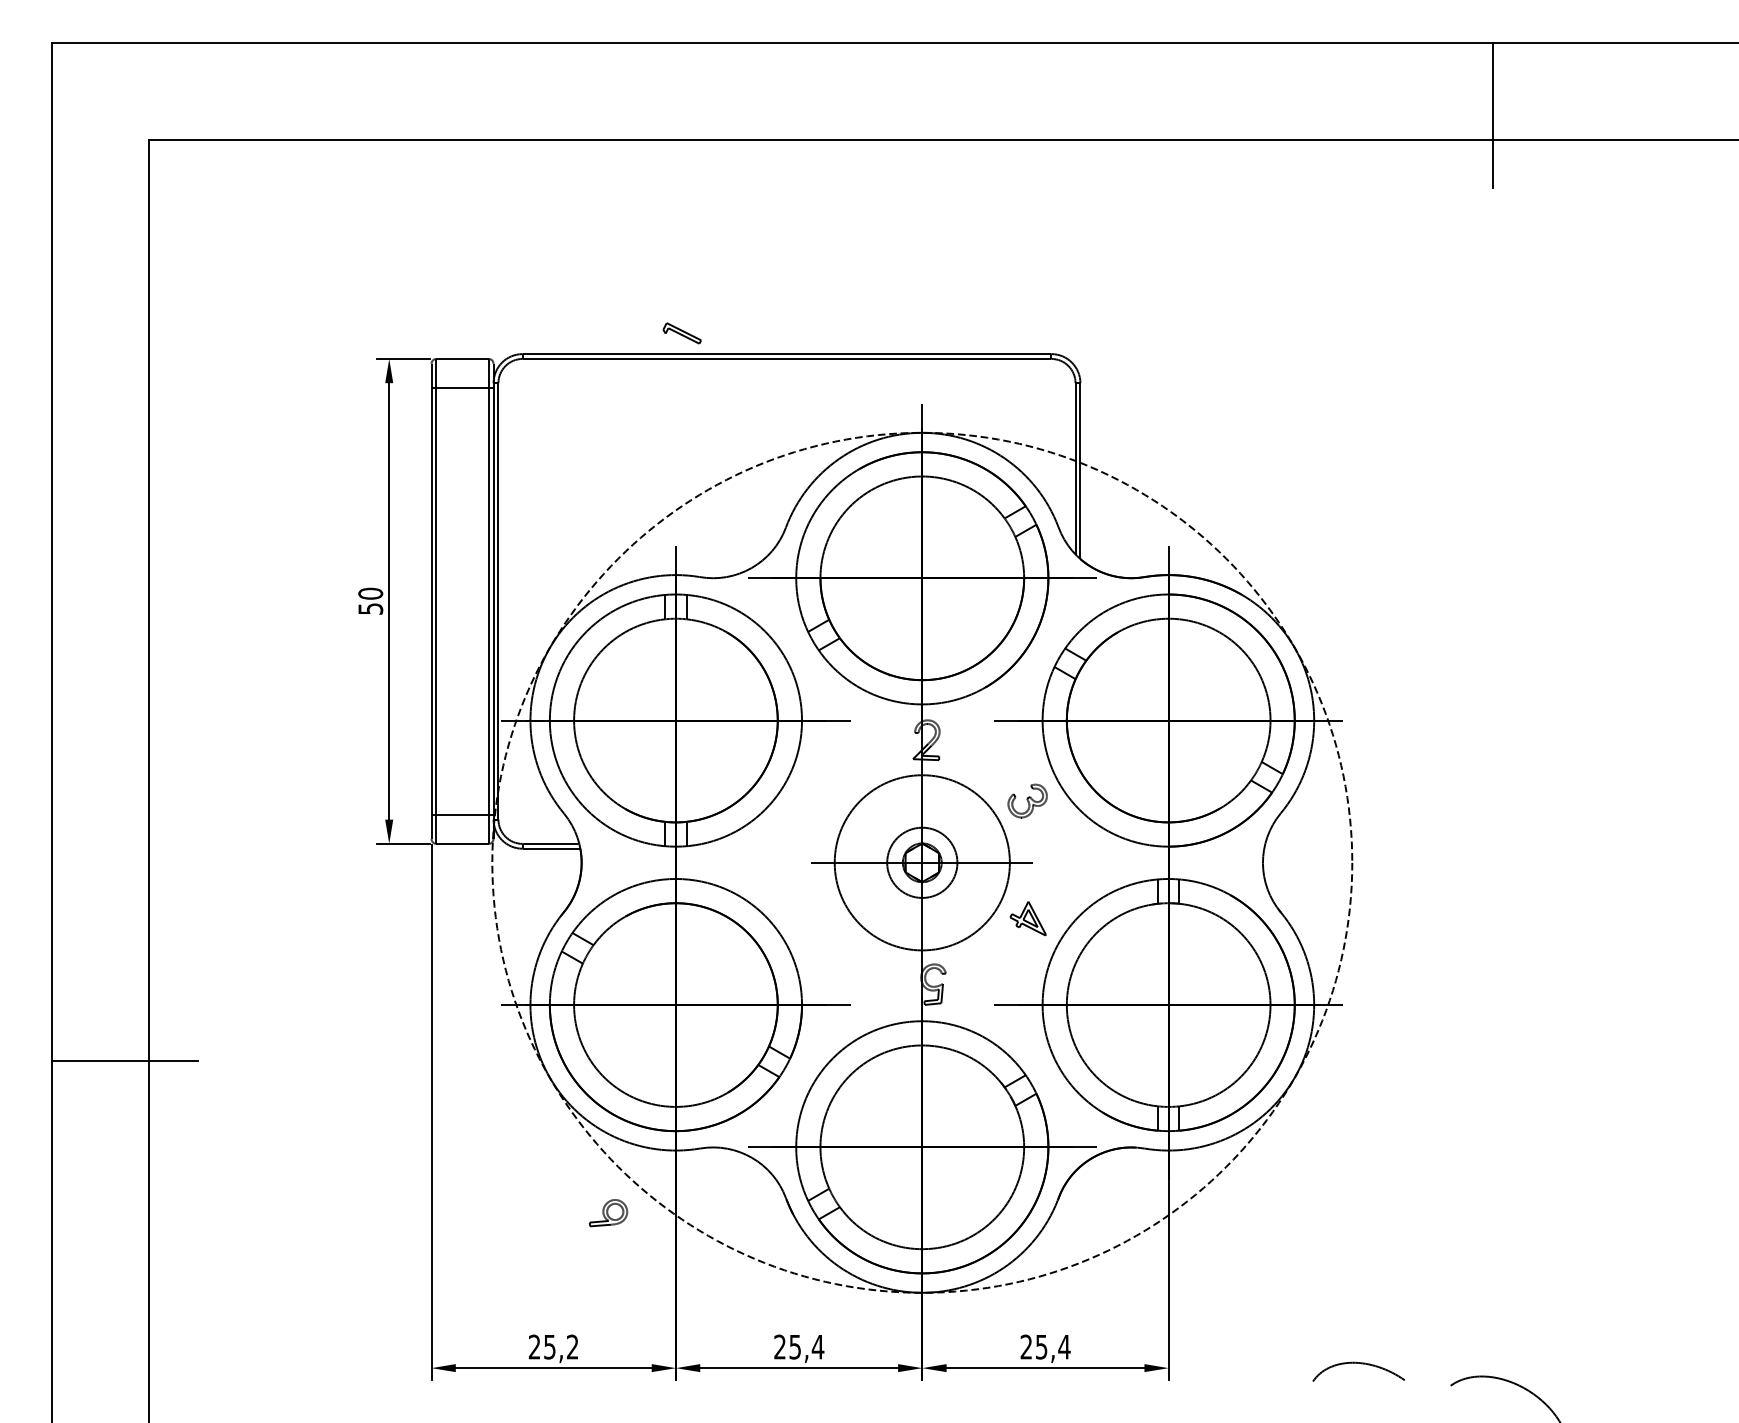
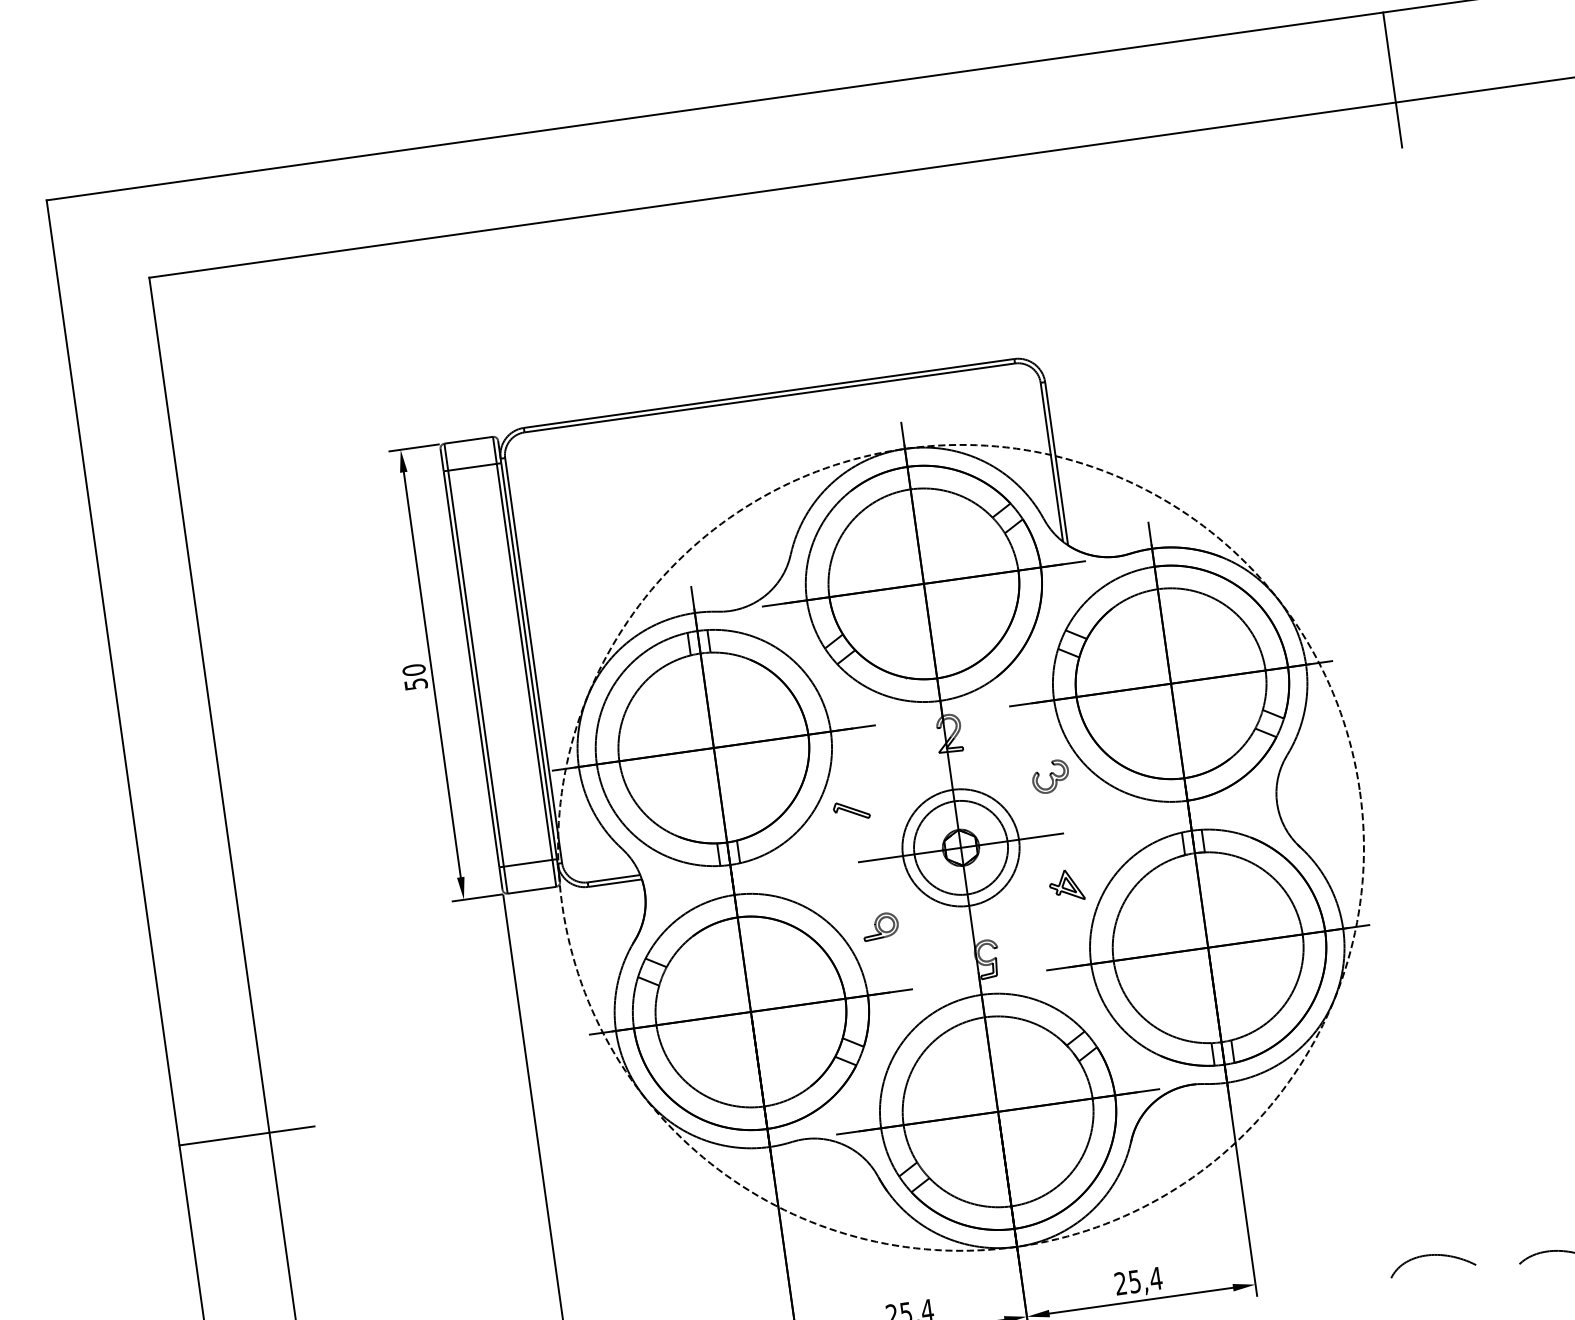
part: (681, 333) -> (850, 810), moved
circle: (921, 862) -> (960, 847), size x0.71
circle: (922, 862) -> (961, 847), size x1.43
part: (608, 1213) -> (880, 927), moved

